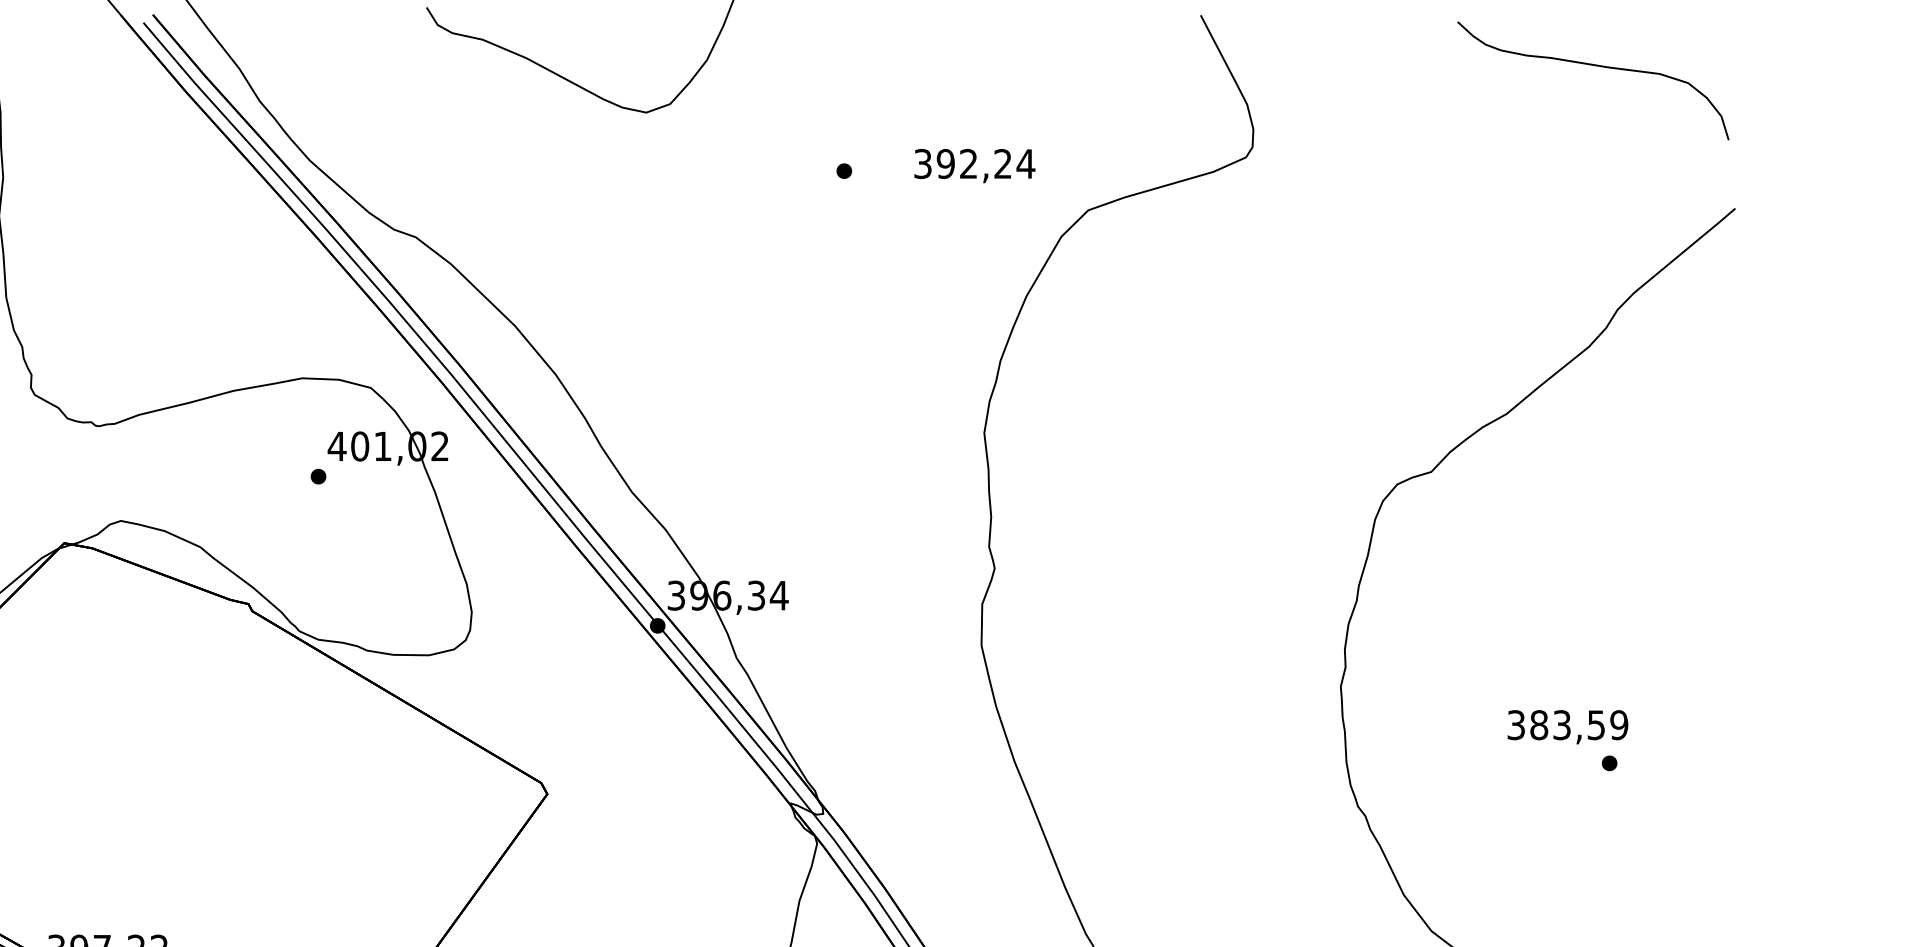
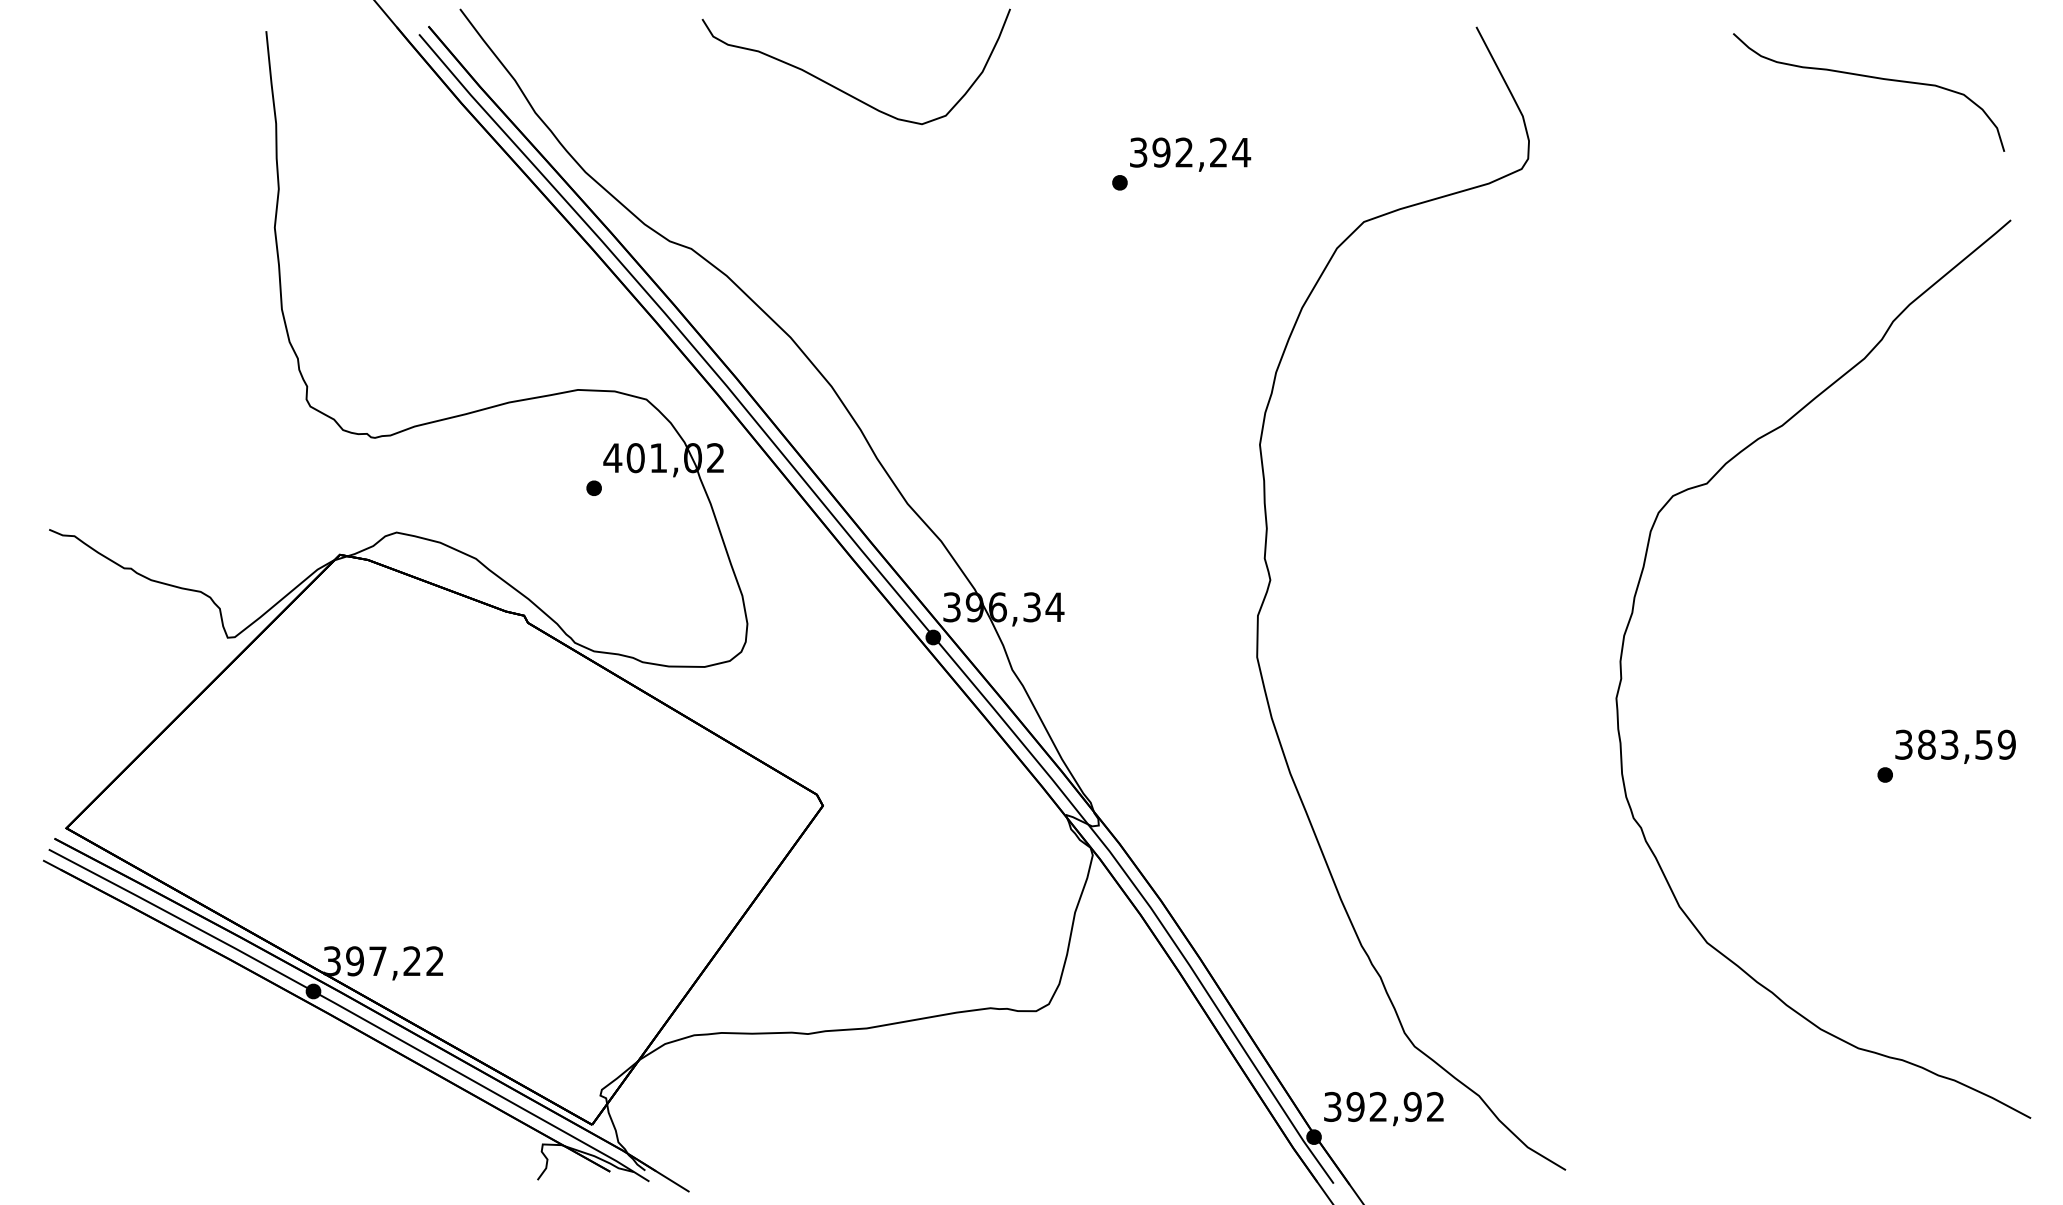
text: (974, 165) -> (1190, 154), moved
text: (1567, 726) -> (1955, 746), moved

